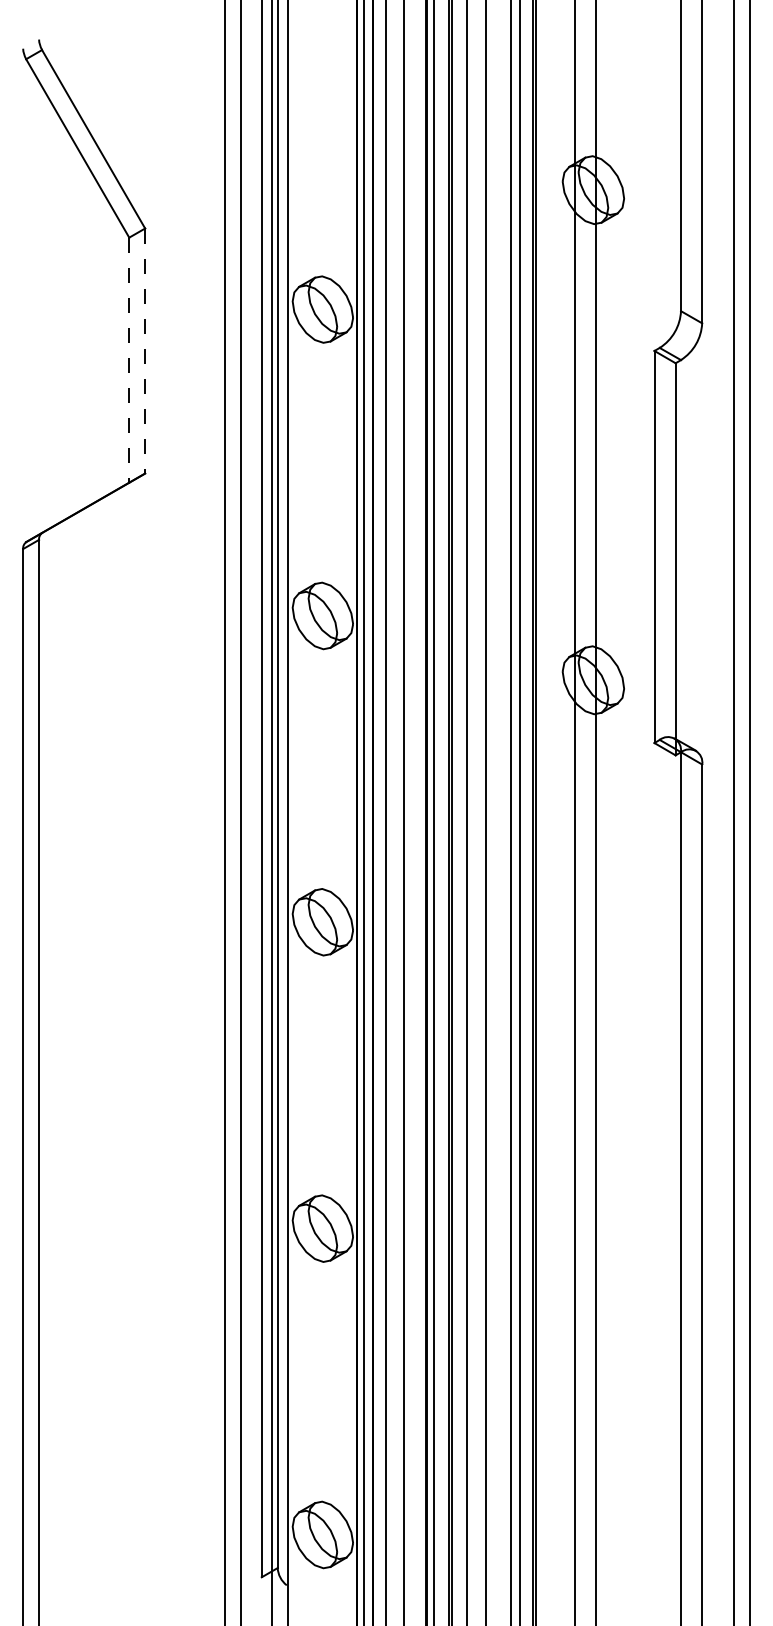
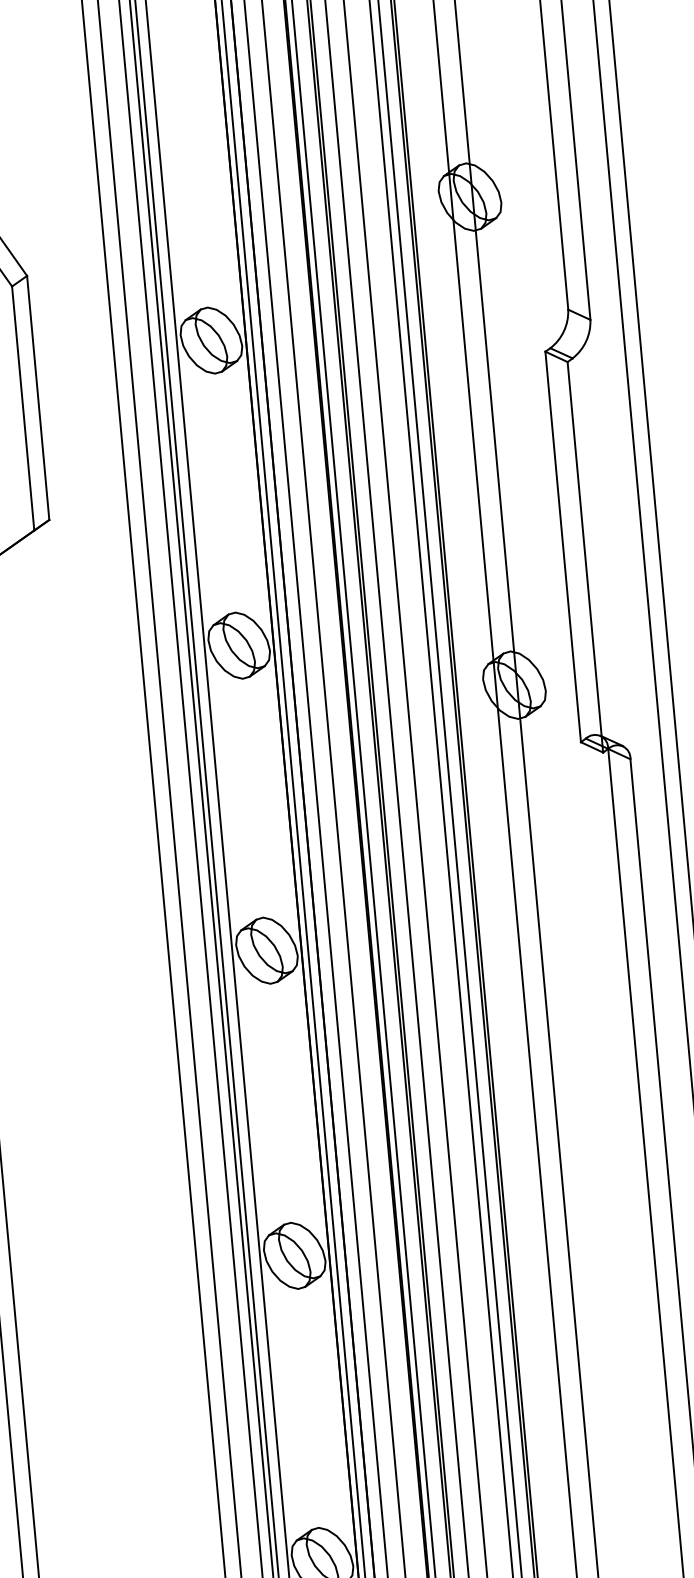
line: (145, 351) -> (38, 398), dashed -> solid
line: (129, 360) -> (23, 408), dashed -> solid

